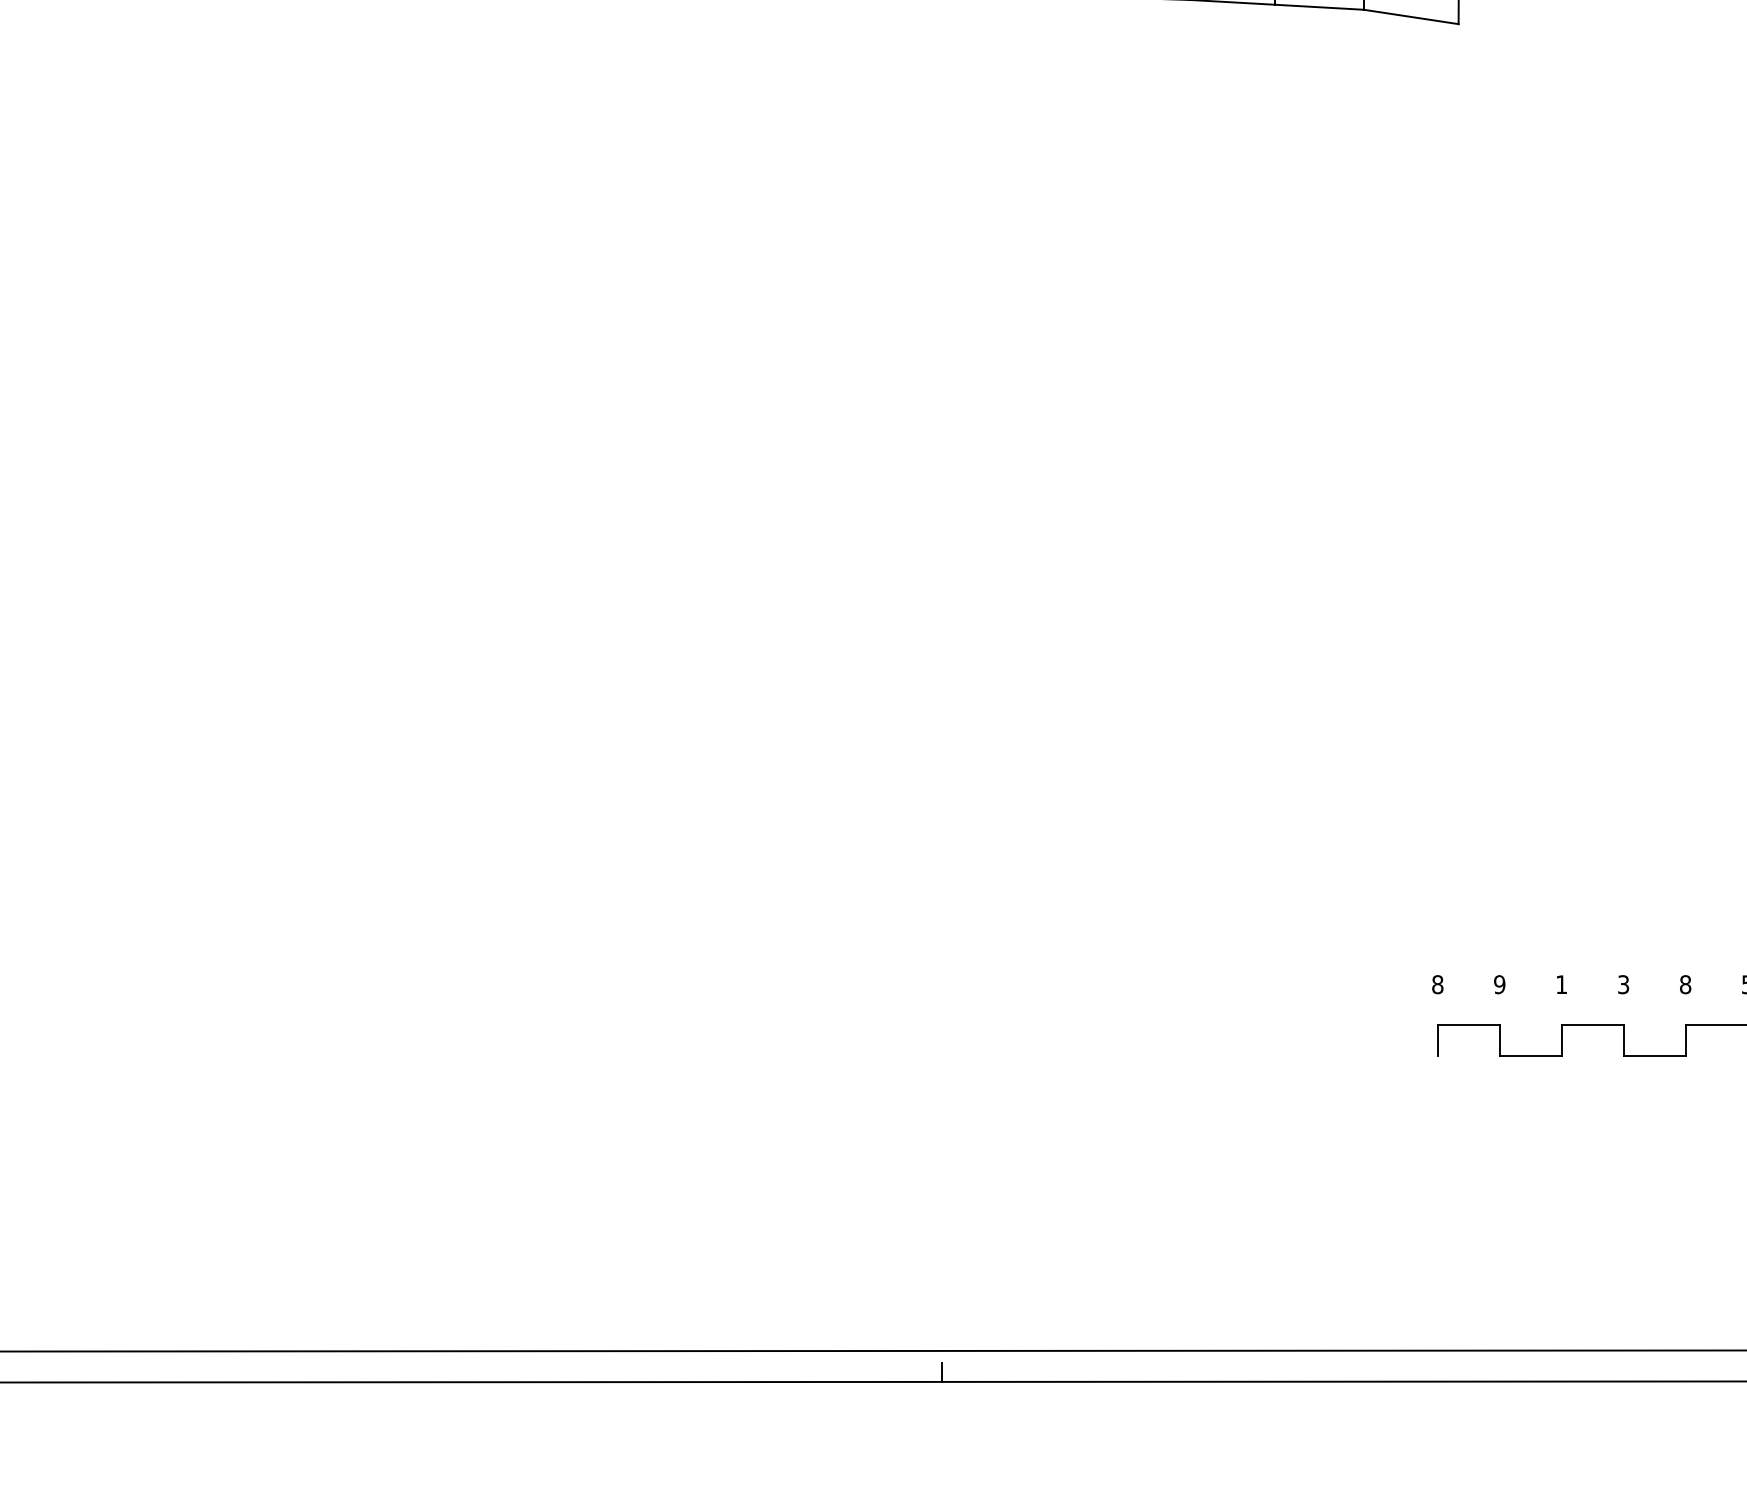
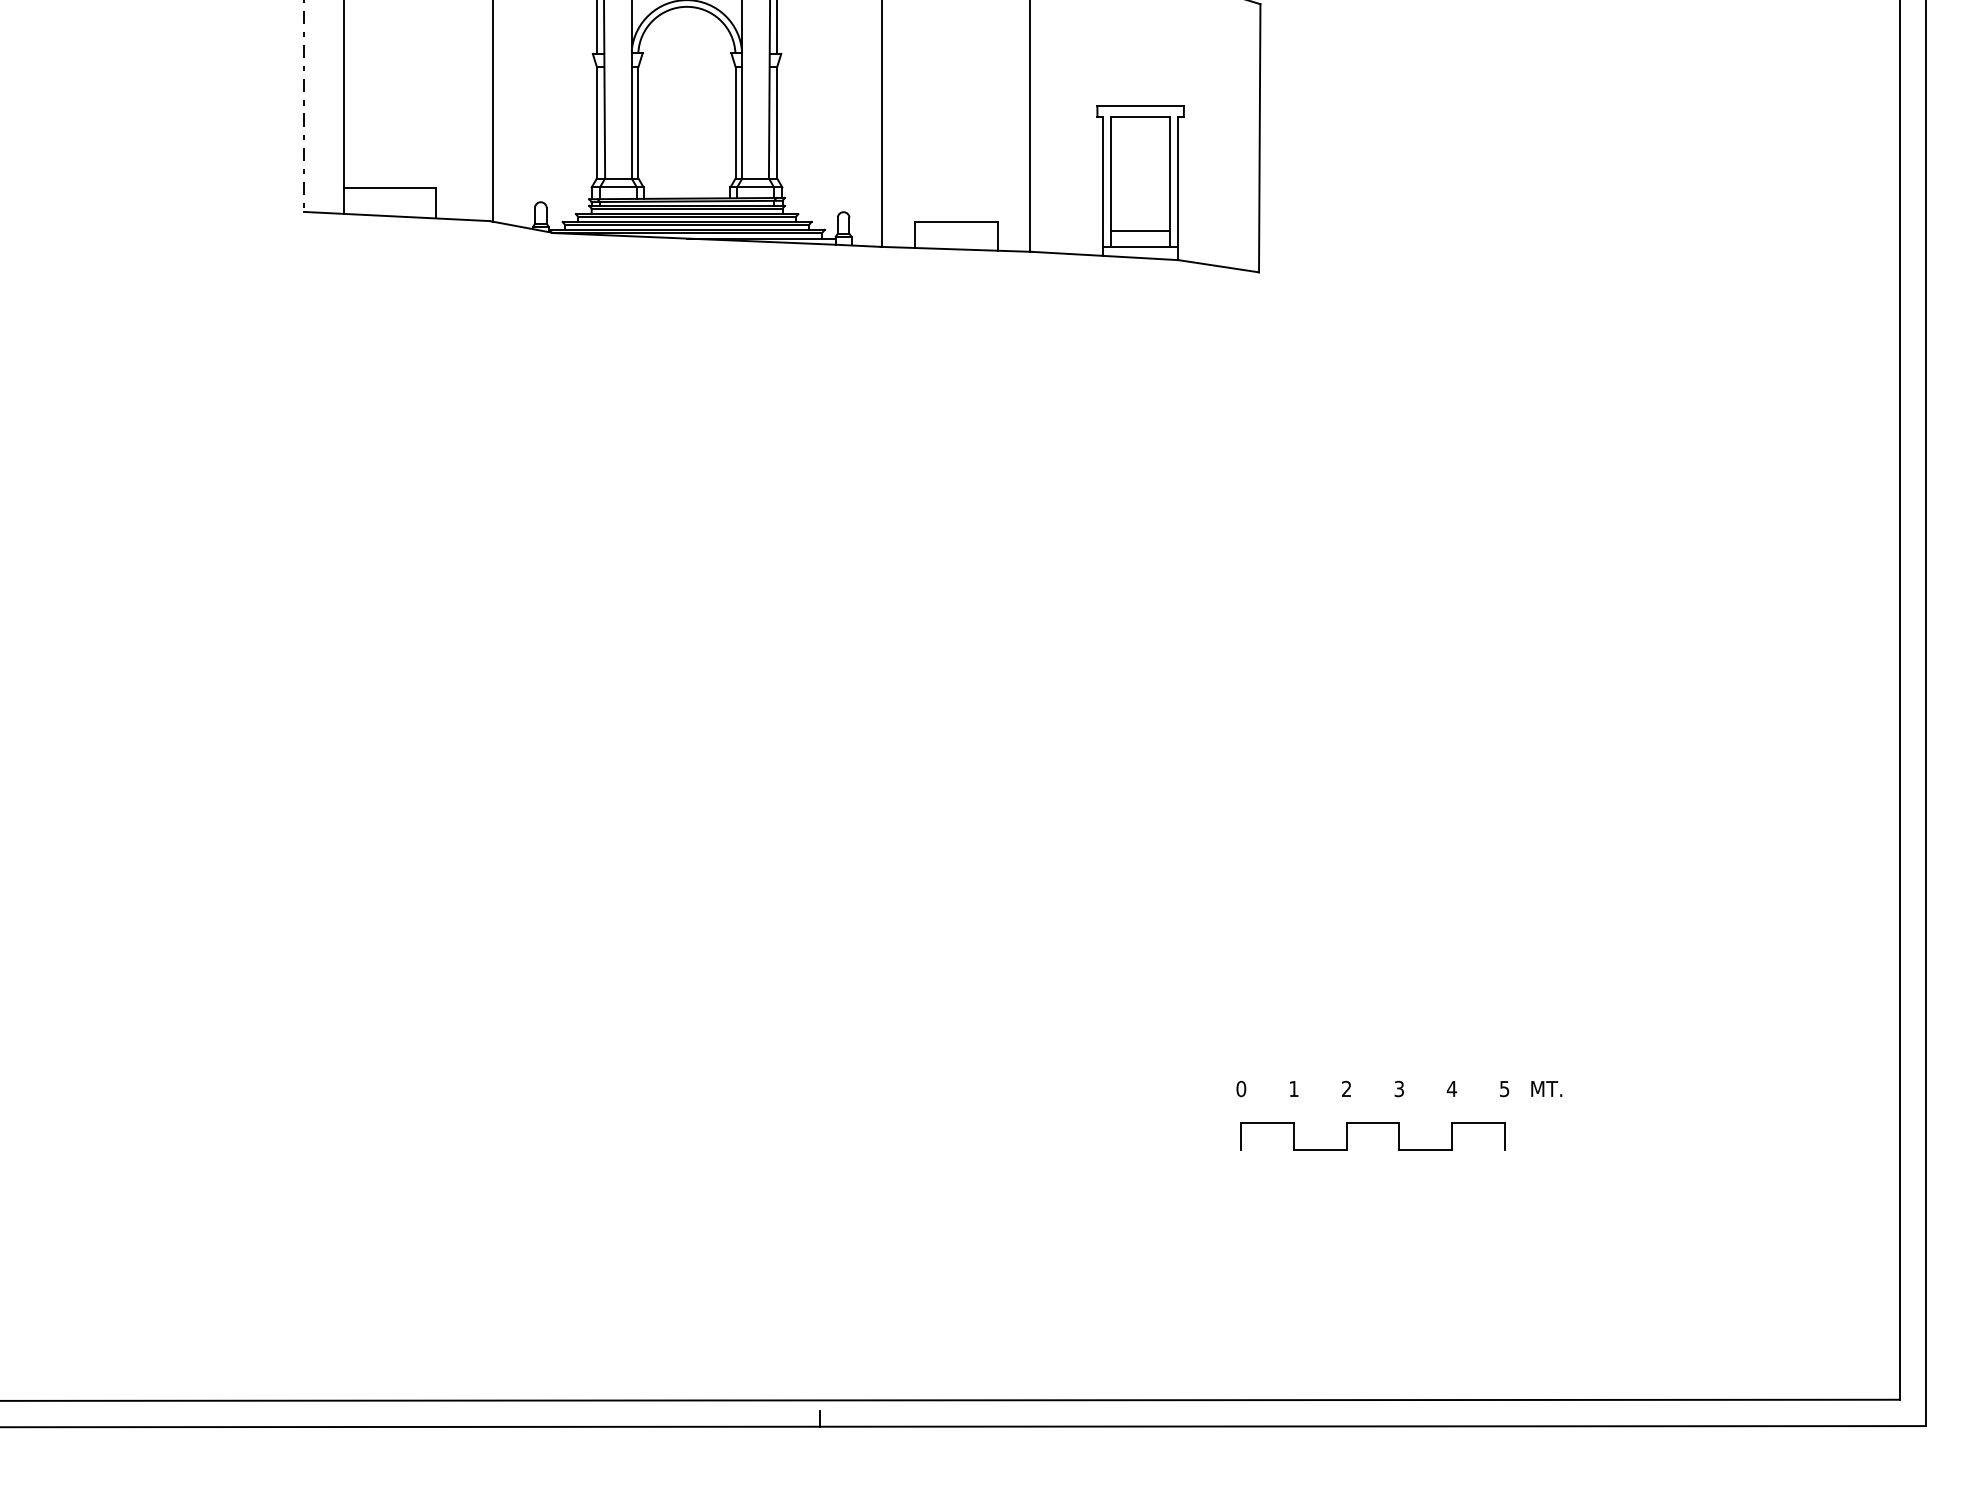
text: (1437, 984) -> (1241, 1088), 8 -> 0
text: (1499, 984) -> (1293, 1088), 9 -> 1
text: (1561, 984) -> (1346, 1088), 1 -> 2
text: (1684, 984) -> (1451, 1088), 8 -> 4

